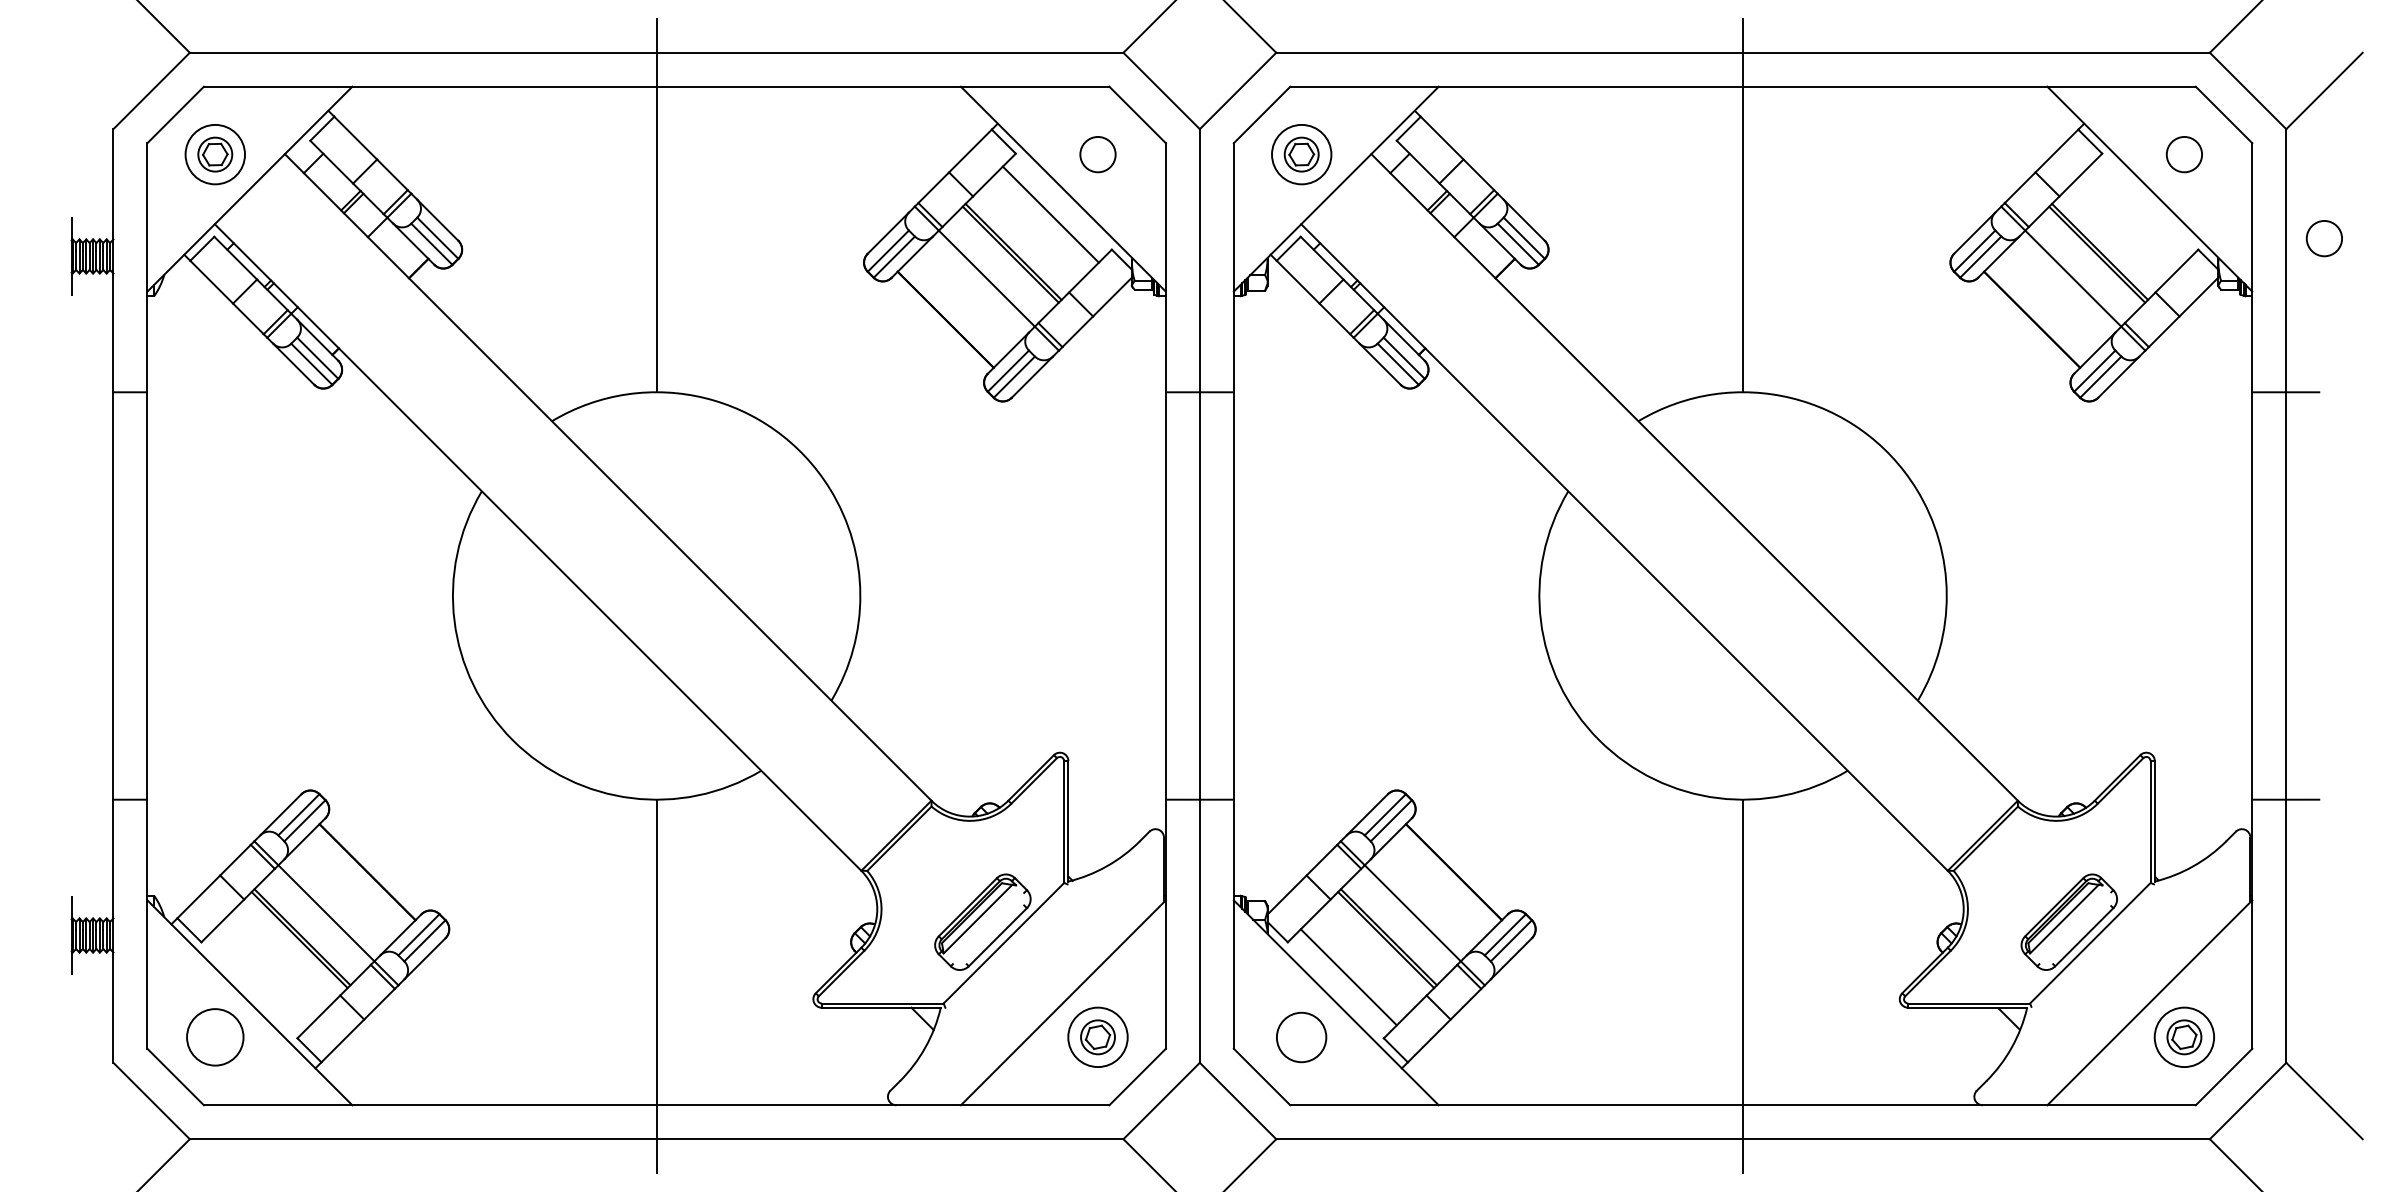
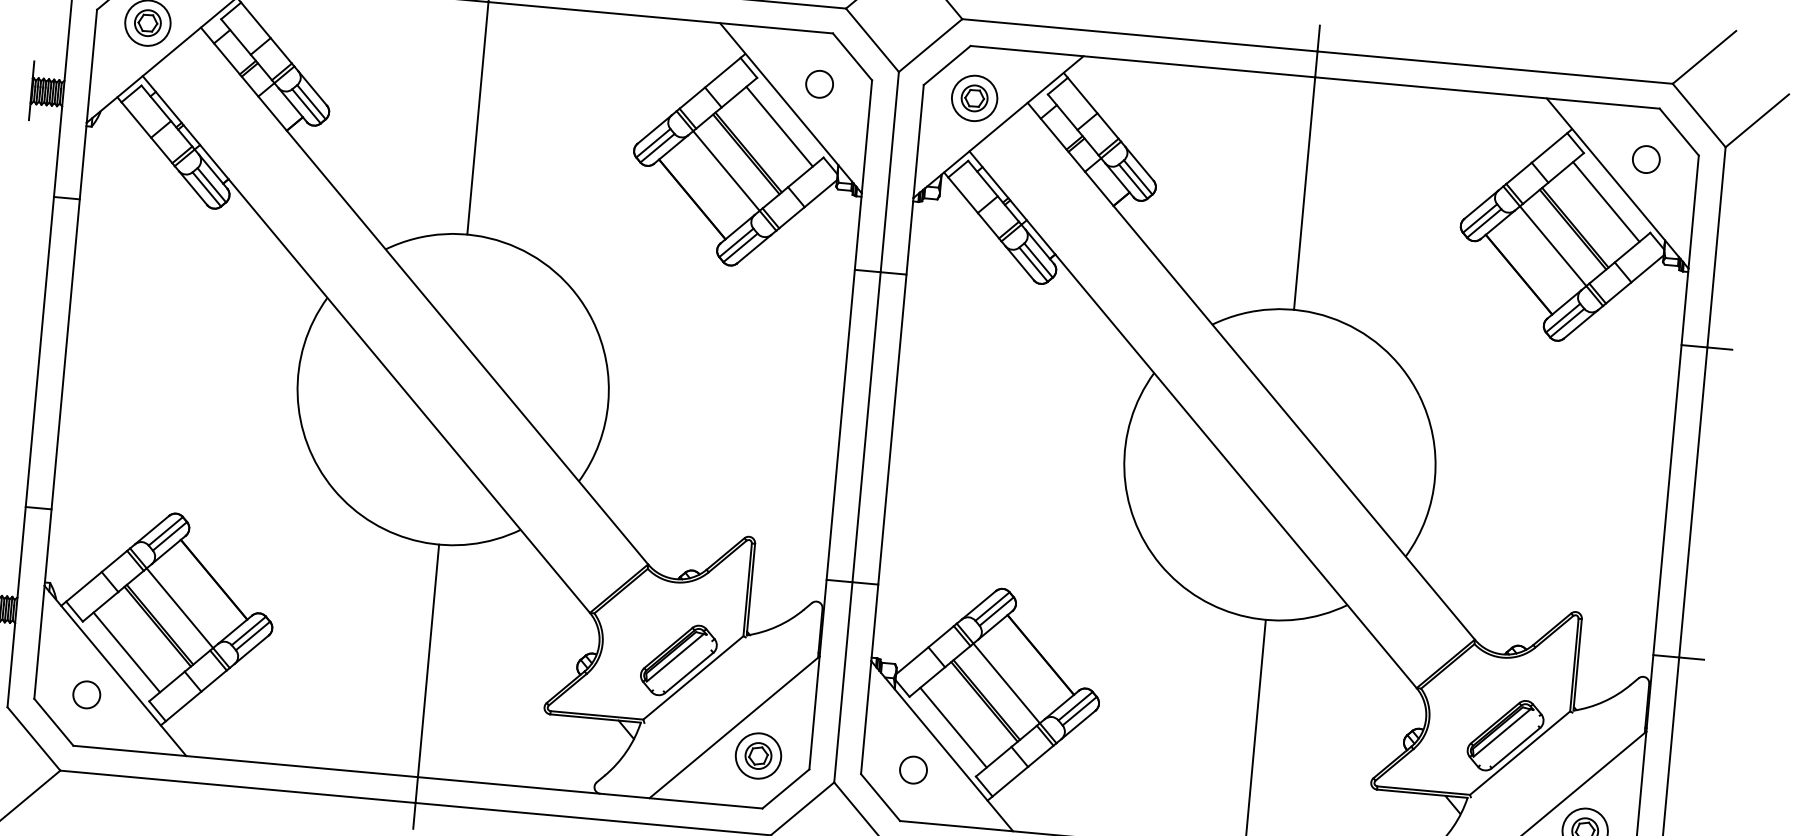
line: (2137, 214) -> (1606, 201), added
circle: (2323, 238) -> (1746, 233), removed
line: (262, 977) -> (126, 652), added
circle: (1301, 1036) -> (913, 769), size x0.71
circle: (214, 1037) -> (86, 694), size x0.62

